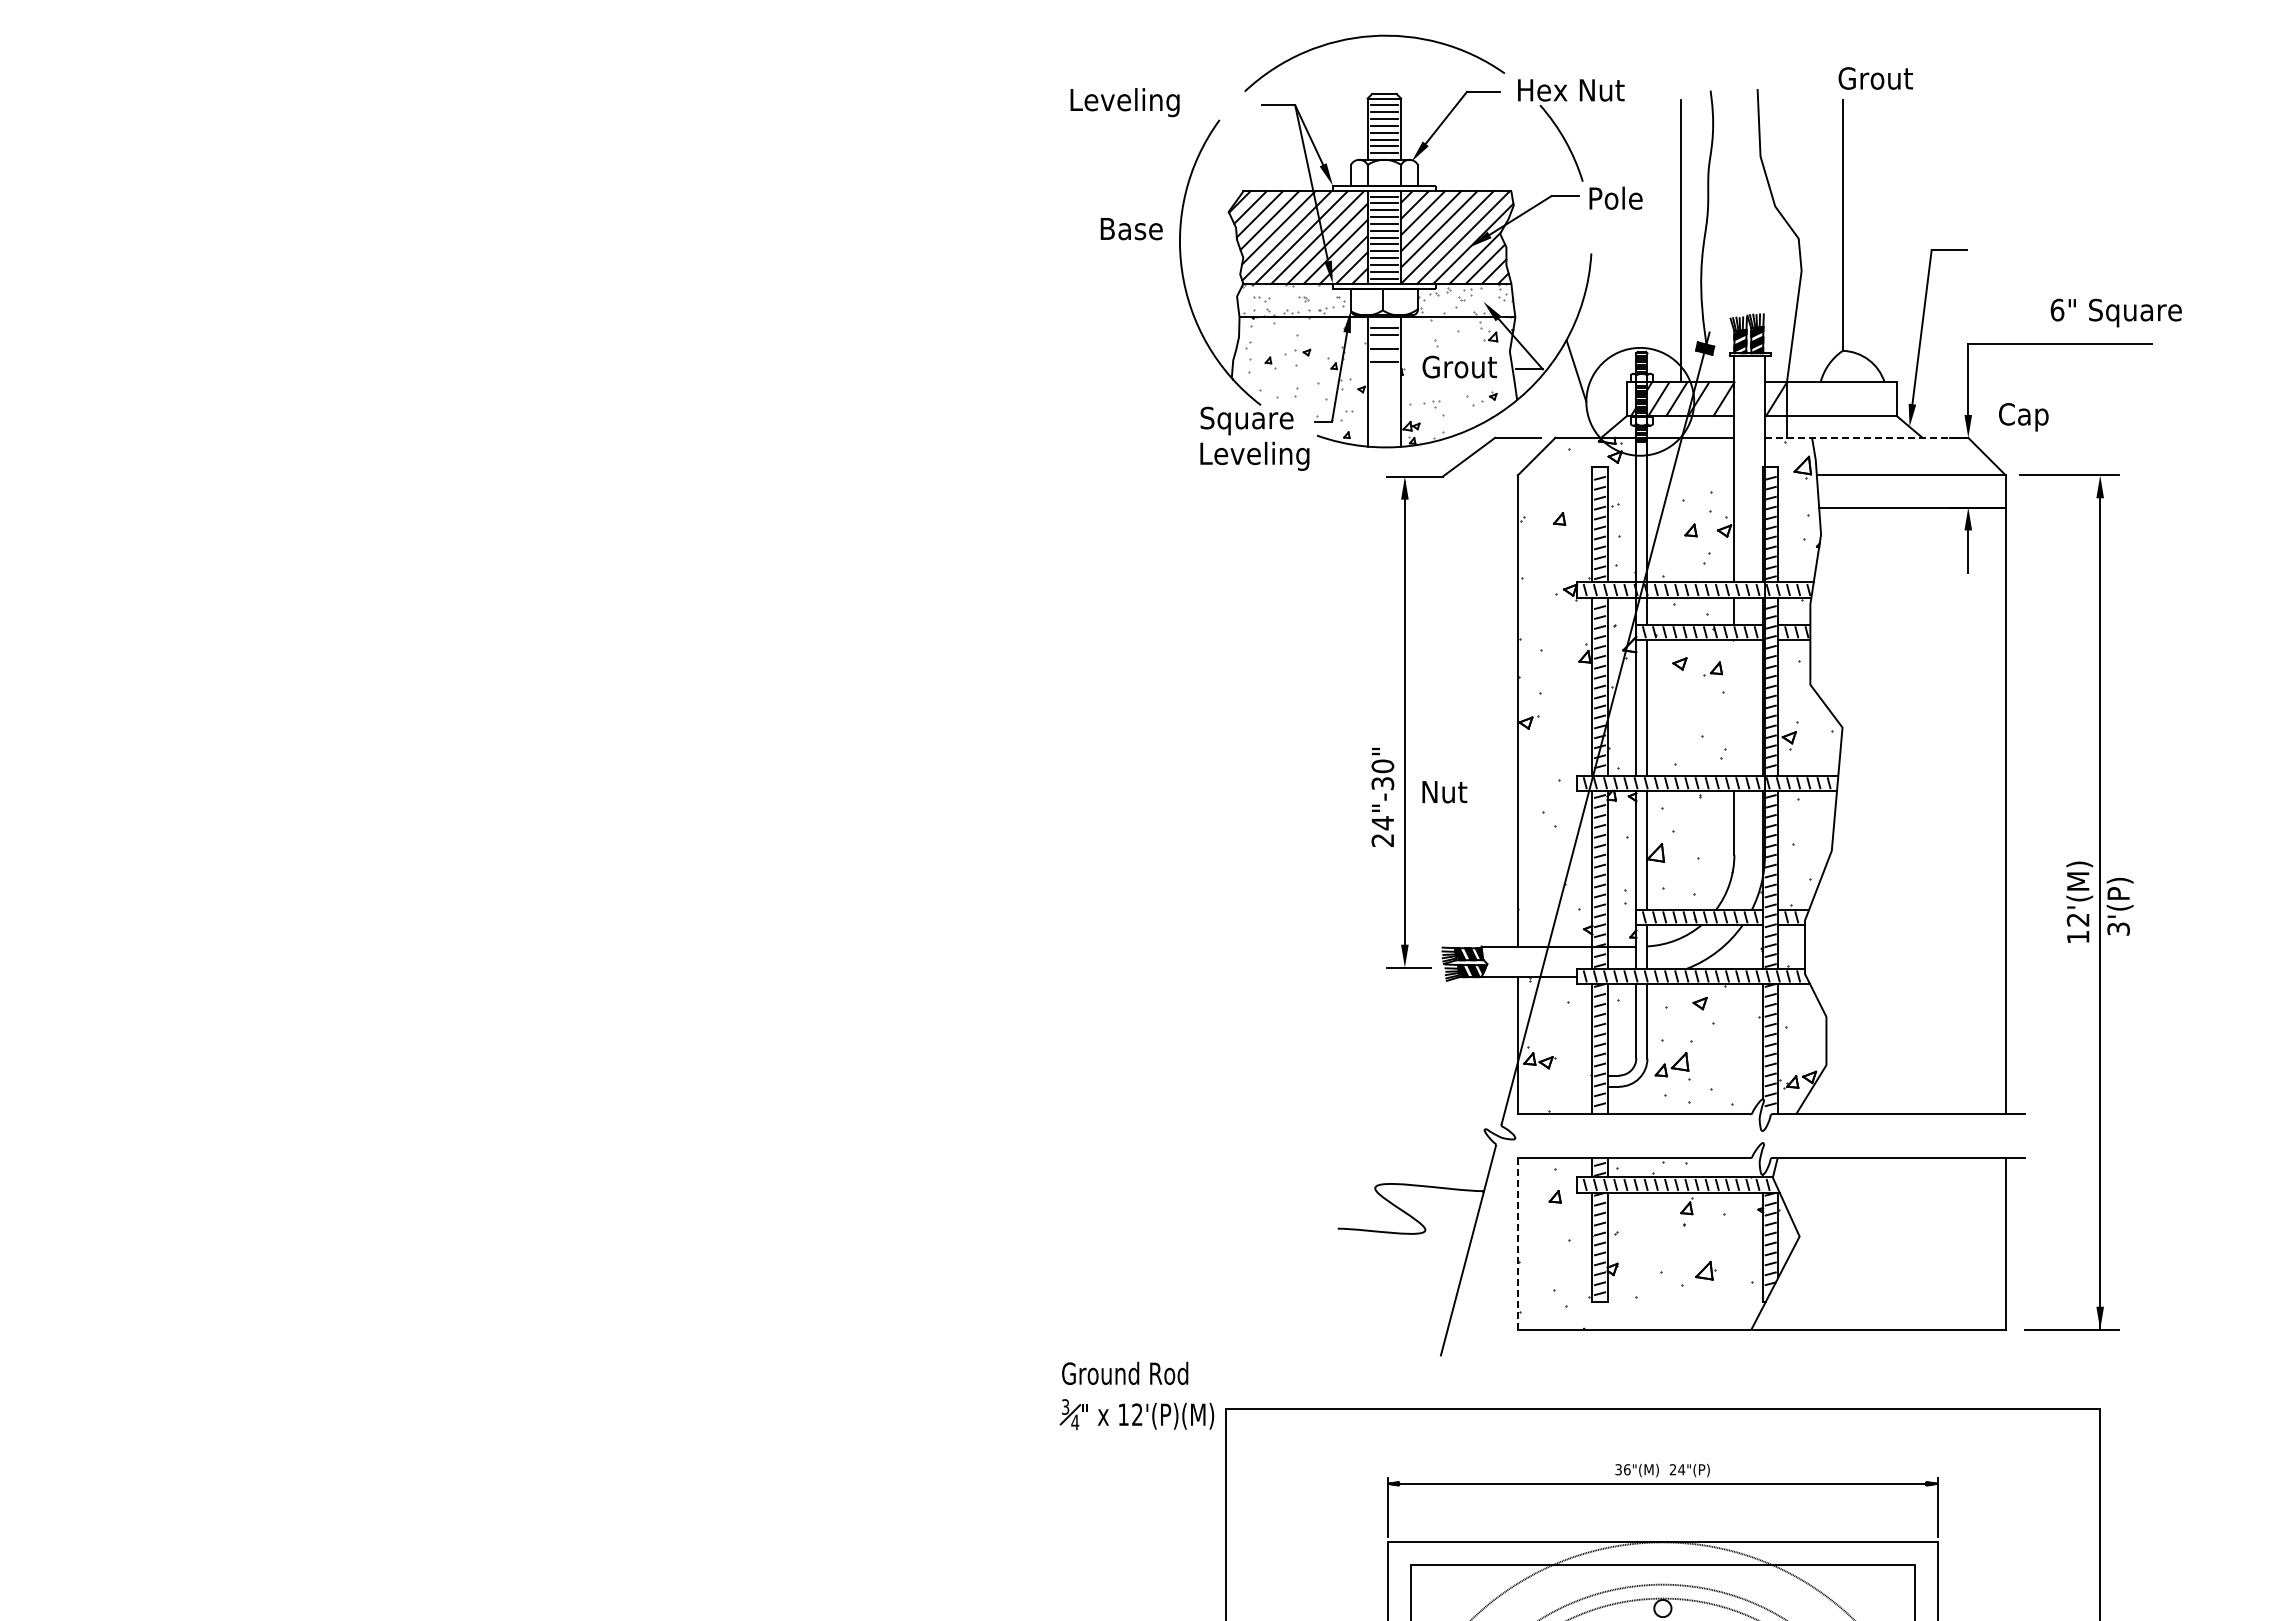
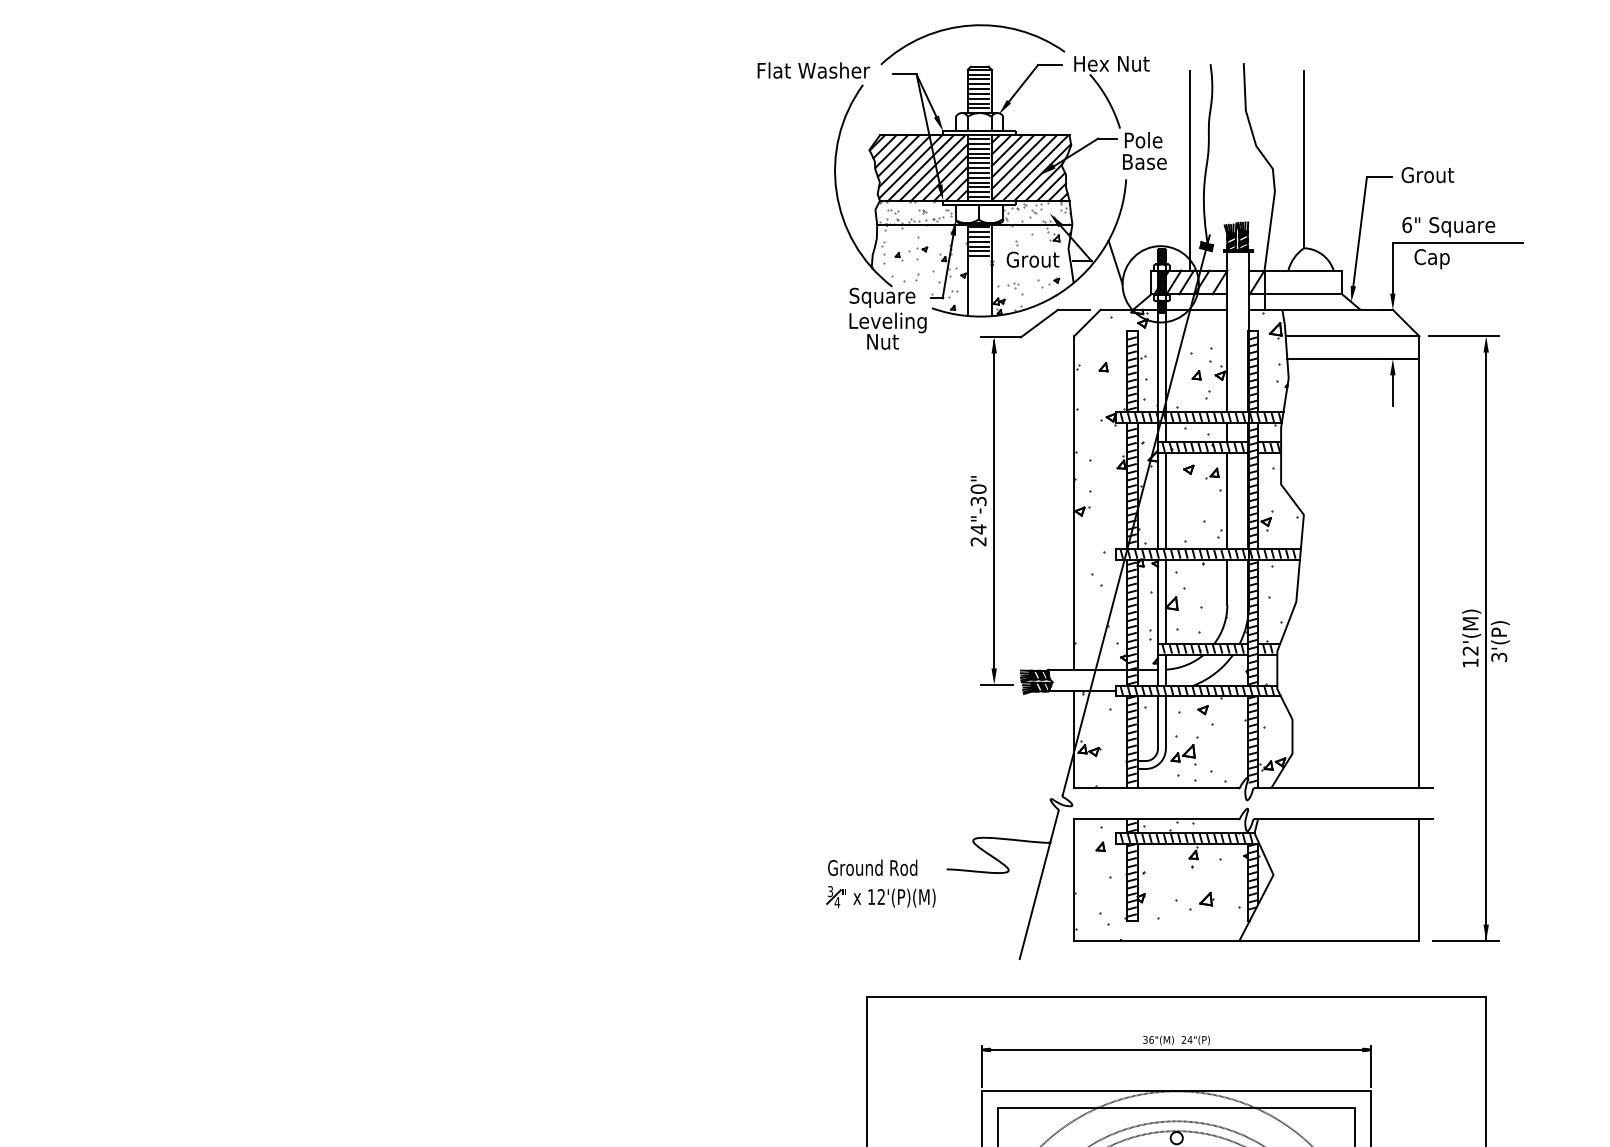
text: (1875, 78) -> (1427, 175), moved
text: (1151, 102) -> (814, 72), Leveling -> Flat Washer
text: (1131, 229) -> (1144, 162), moved
text: (2115, 312) -> (1448, 226), moved
line: (1384, 321) -> (979, 227), added
line: (1384, 341) -> (979, 241), added
line: (1384, 355) -> (979, 251), added
text: (2023, 417) -> (1431, 259), moved
line: (1866, 437) -> (1320, 309), dashed -> solid
line: (1734, 707) -> (1227, 500), added
text: (1444, 792) -> (882, 342), moved
text: (1382, 796) -> (978, 510), moved
line: (1517, 1243) -> (1073, 879), dashed -> solid
part: (1136, 1403) -> (880, 889), moved

